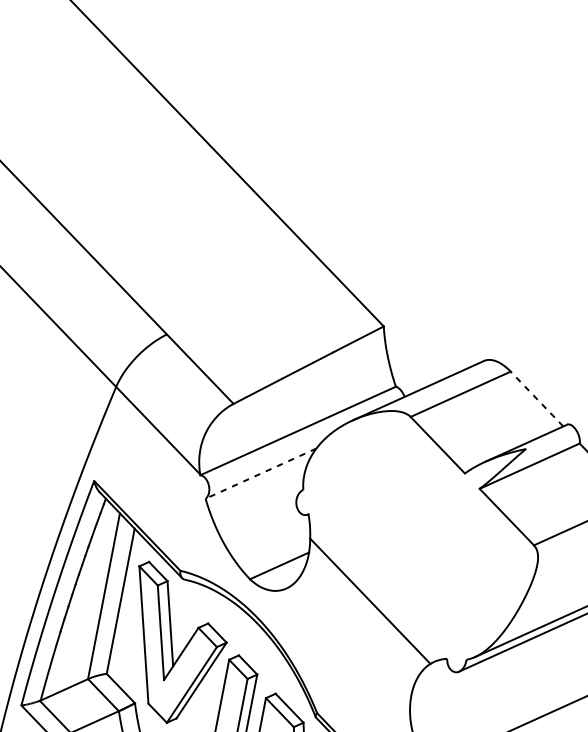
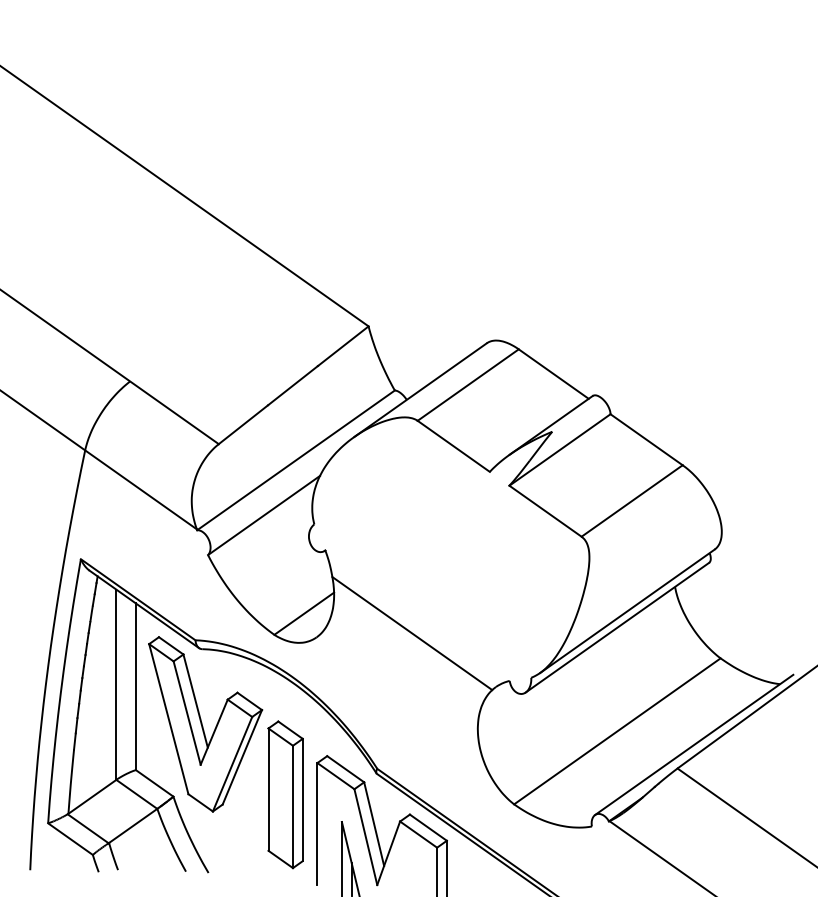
line: (536, 399) -> (553, 374), dashed -> solid
line: (261, 473) -> (264, 515), dashed -> solid

